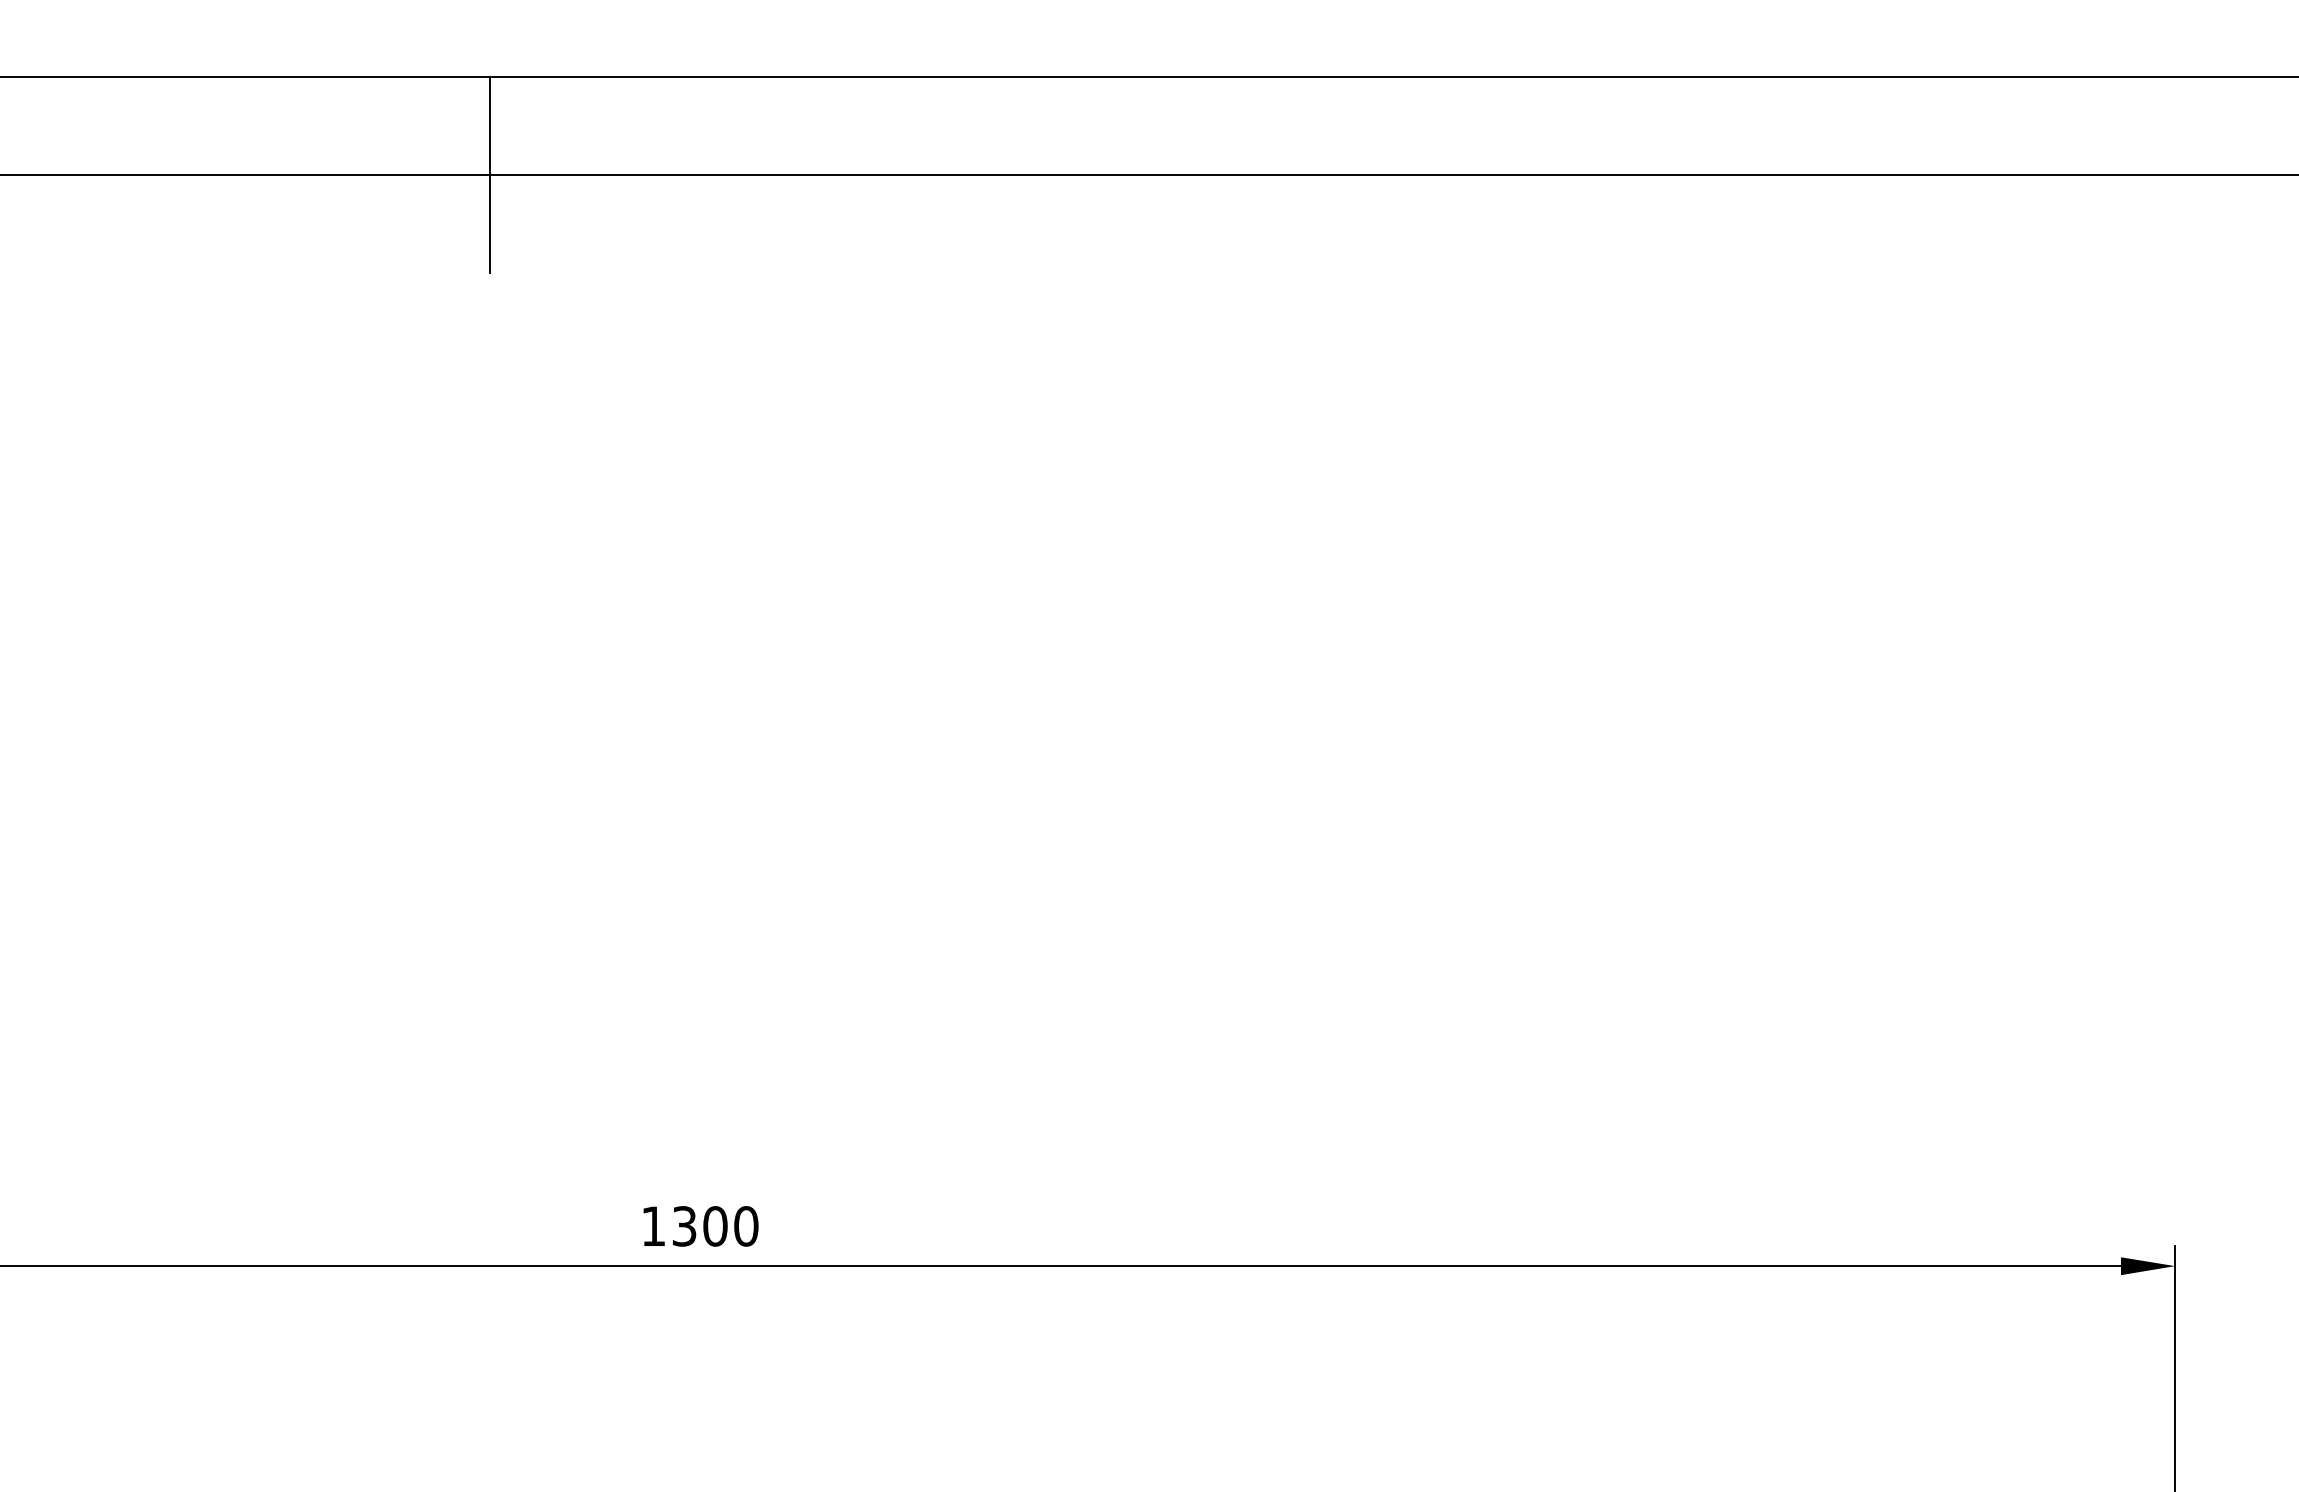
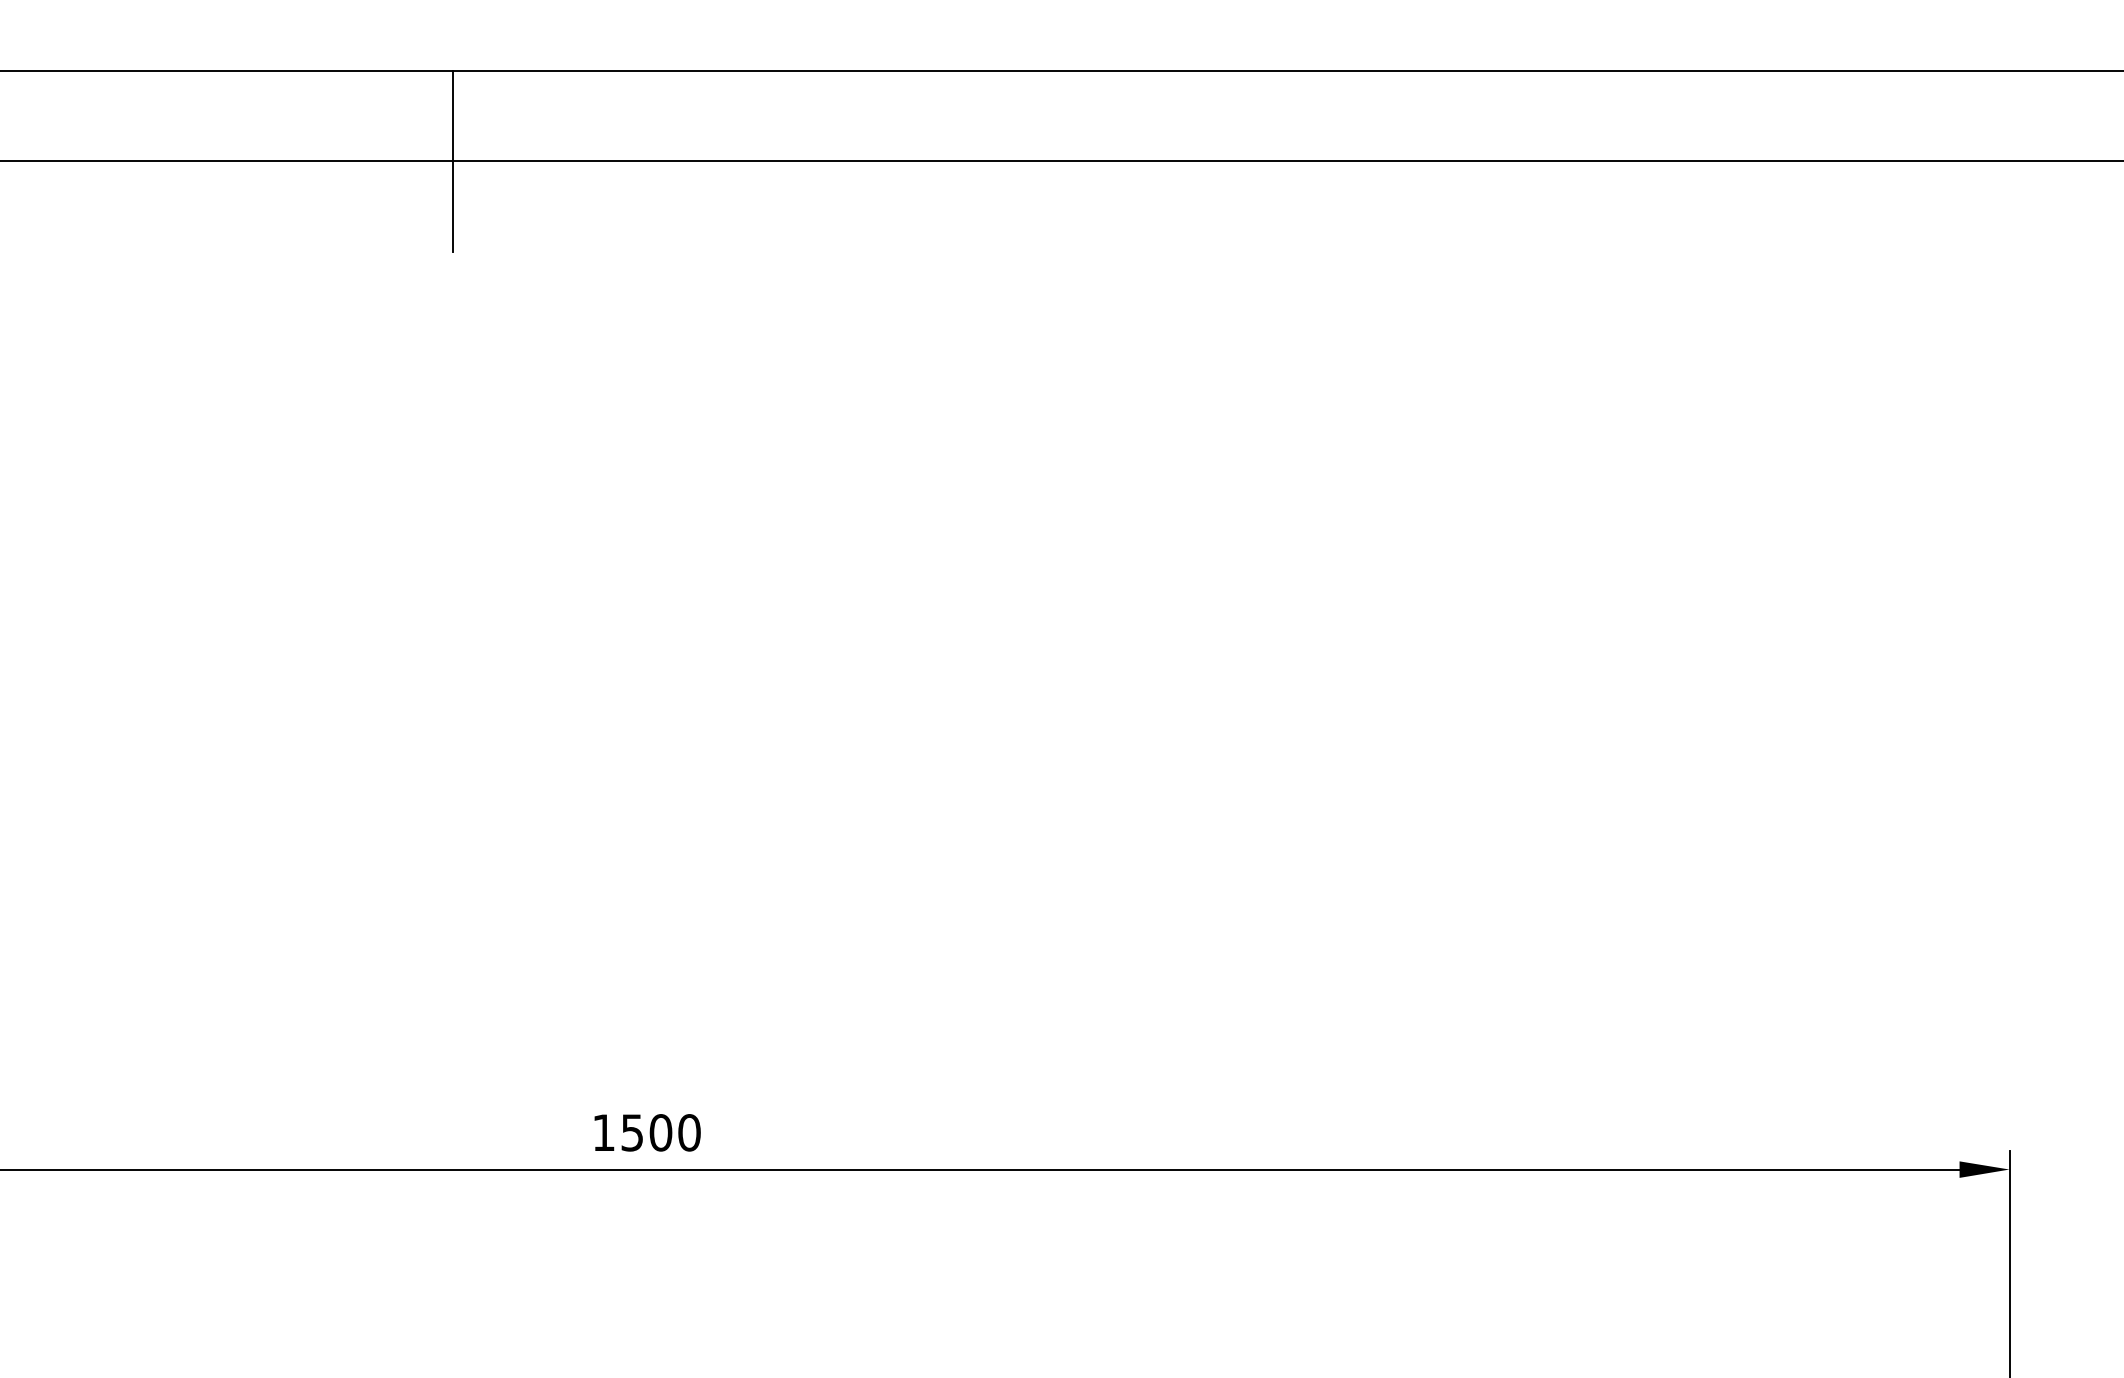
text: (684, 1226) -> (632, 1132), 1300 -> 1500

